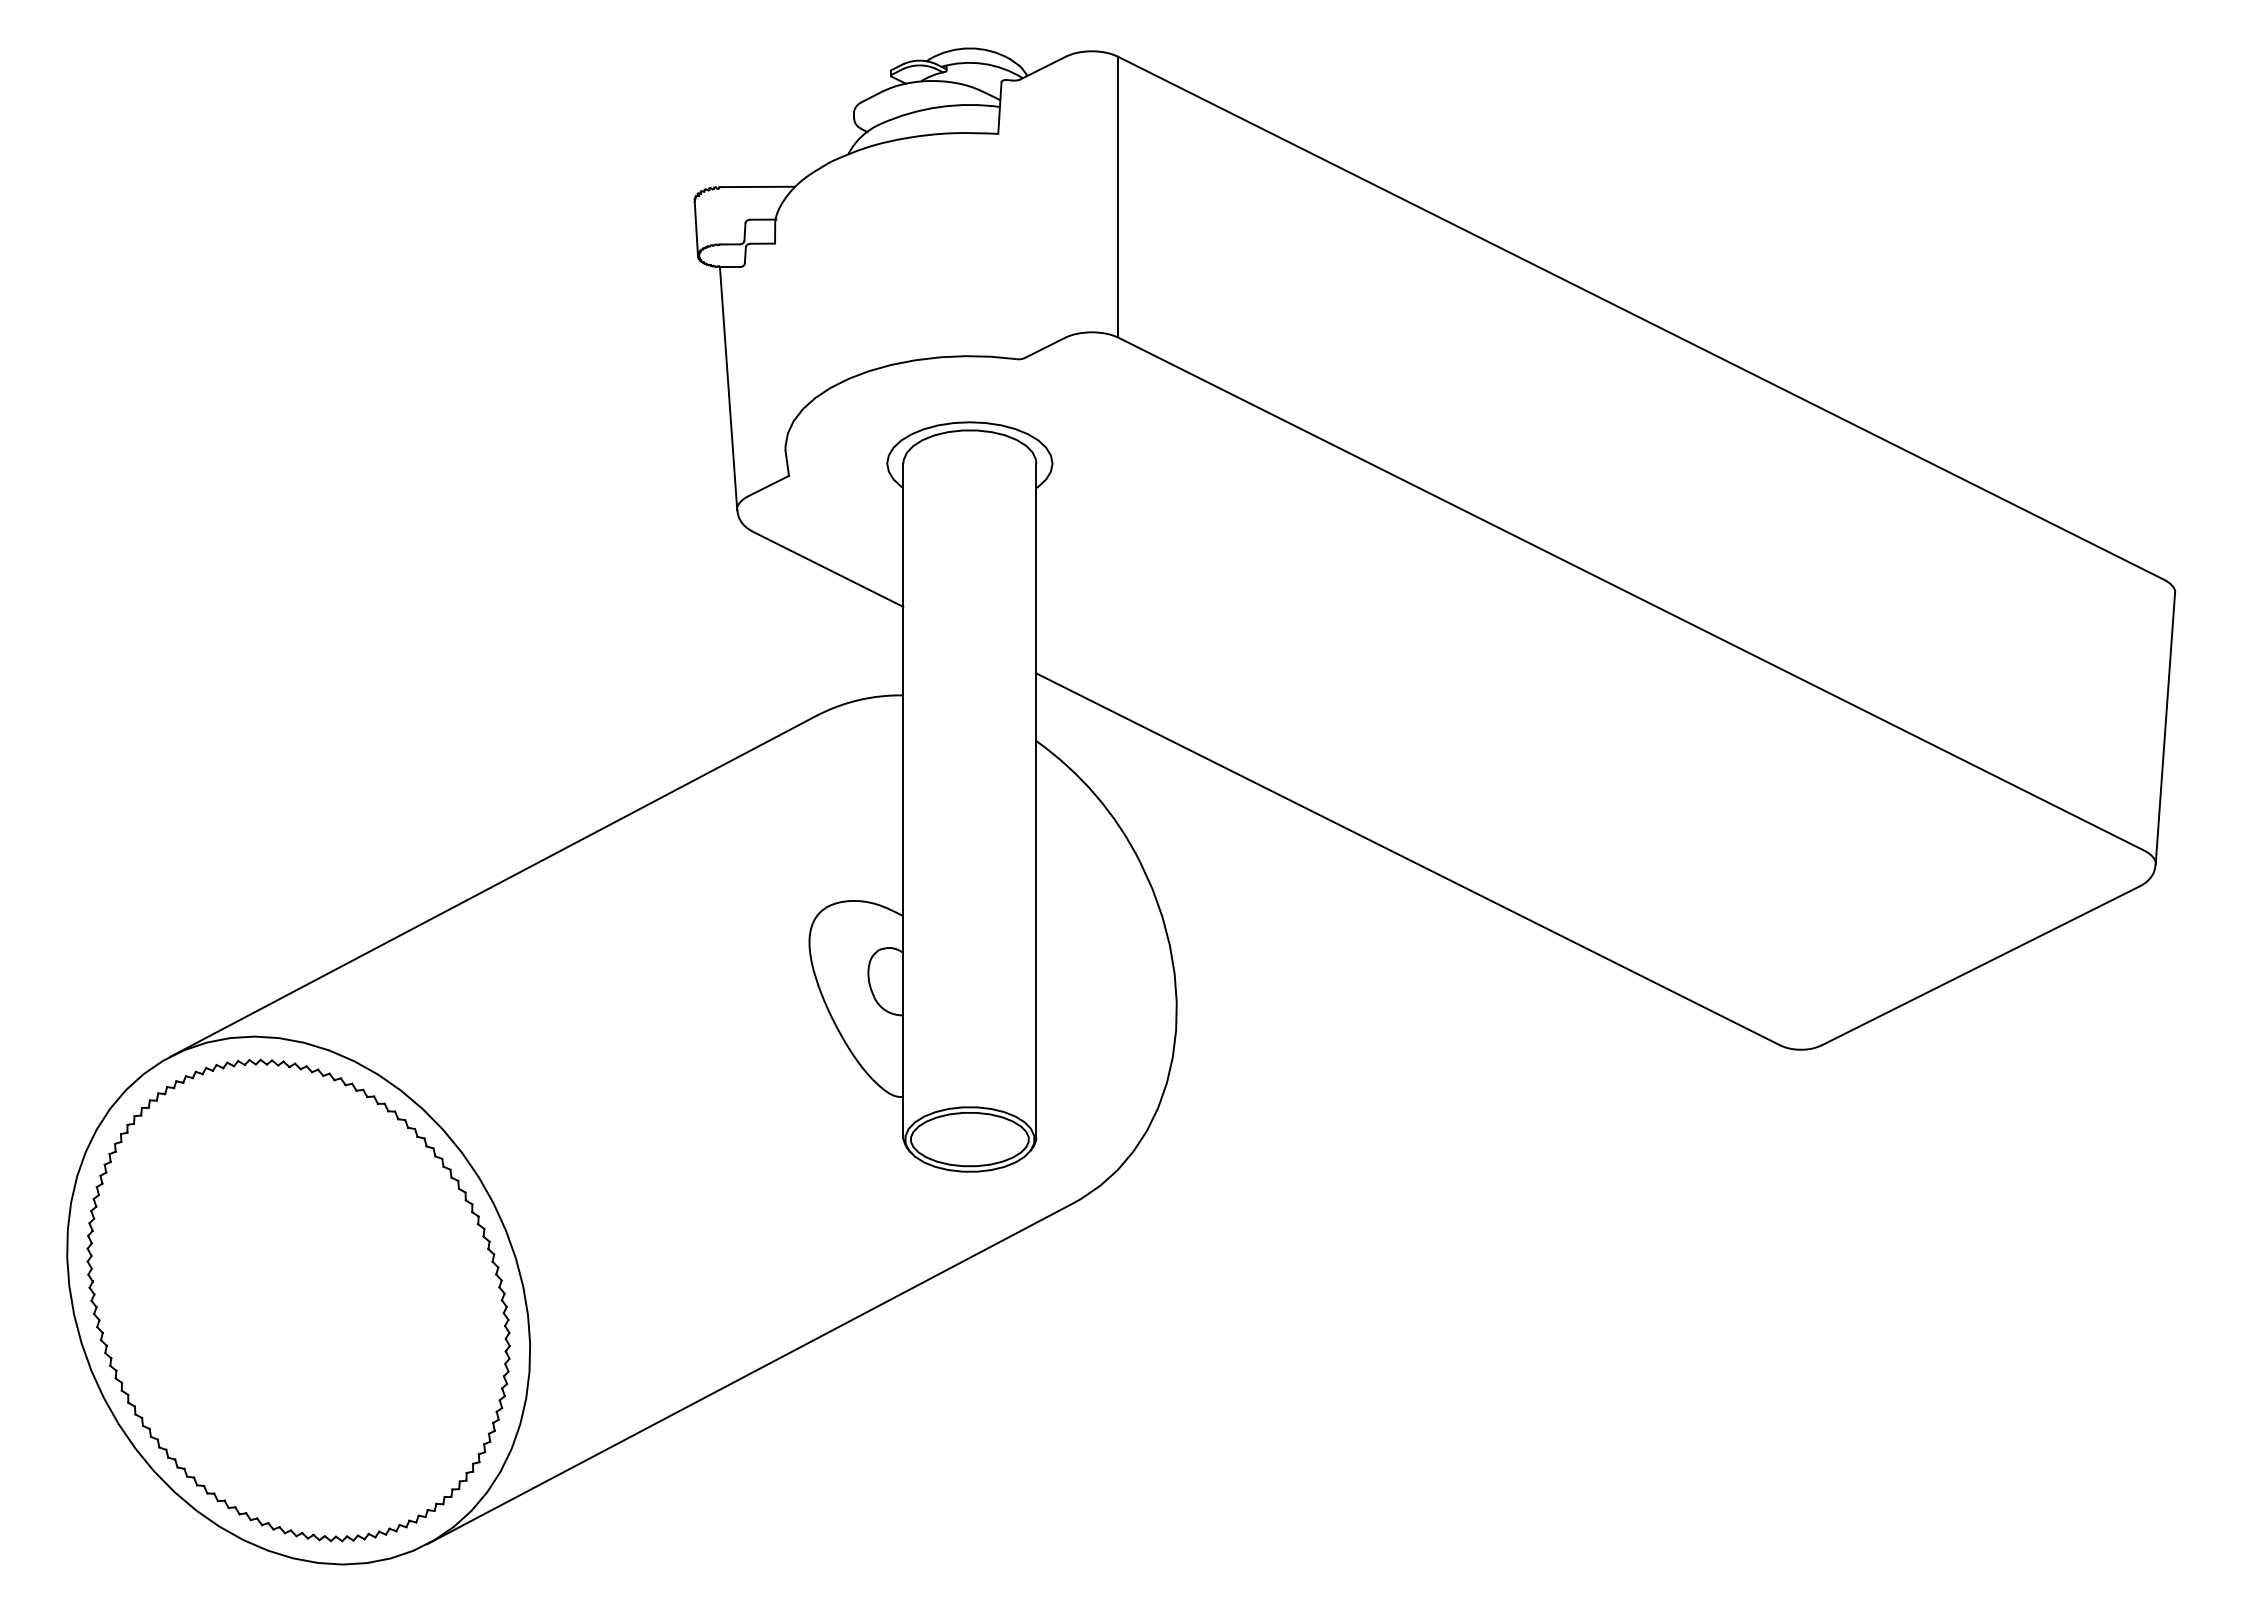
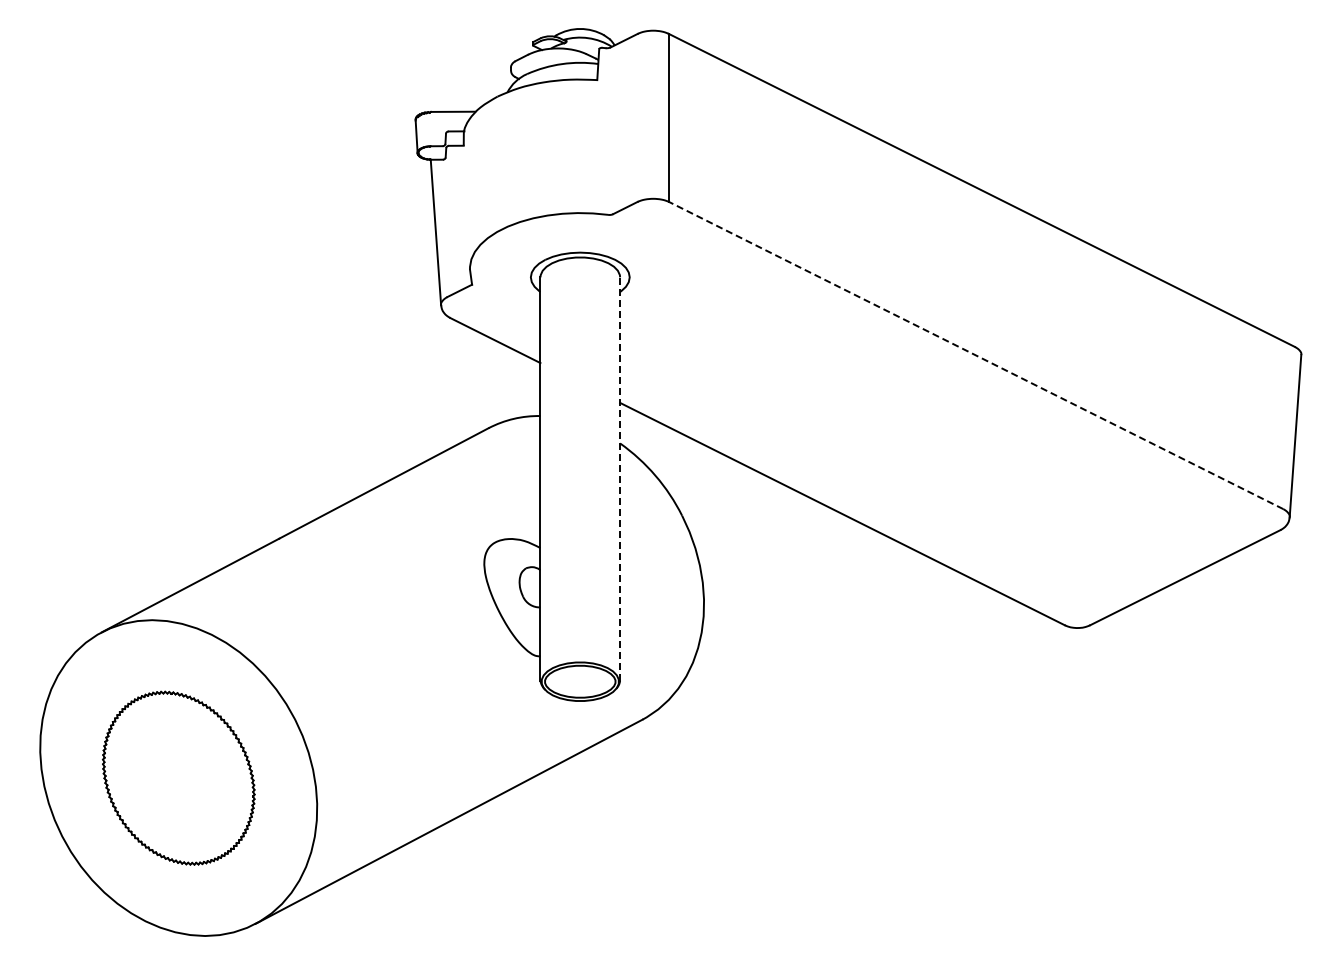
line: (1630, 594) -> (975, 355), solid -> dashed
line: (1037, 801) -> (620, 479), solid -> dashed
part: (298, 1301) -> (178, 778), size x0.6

